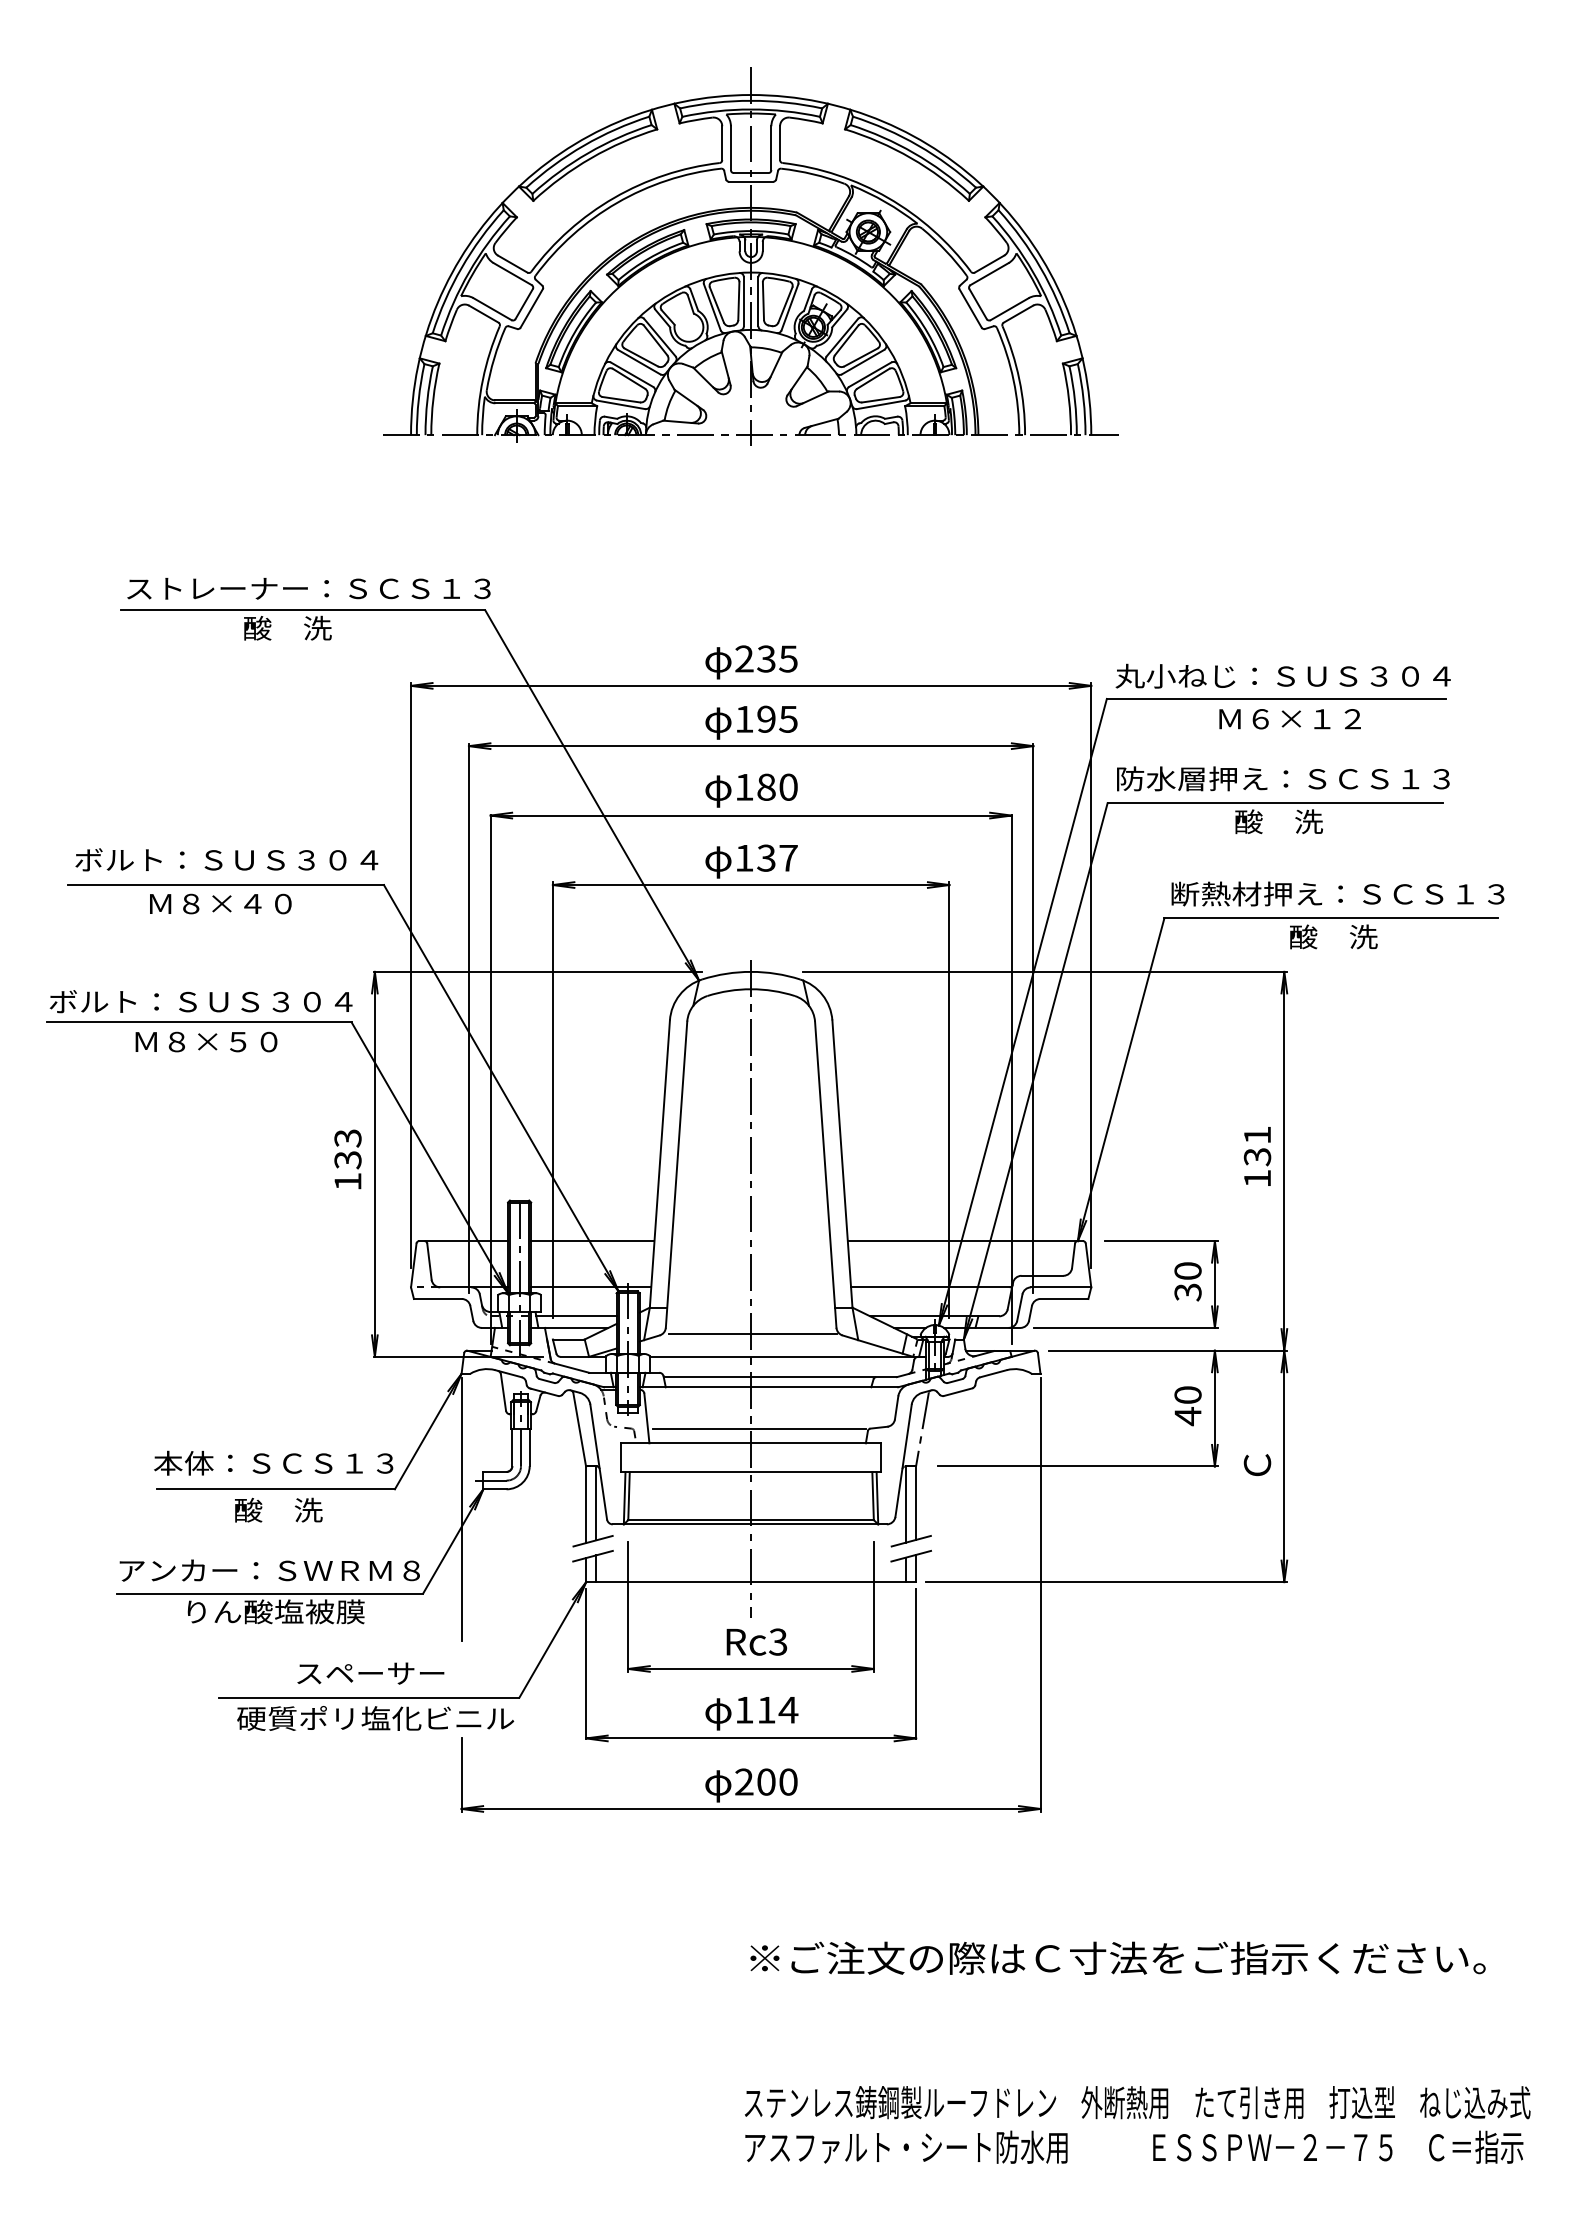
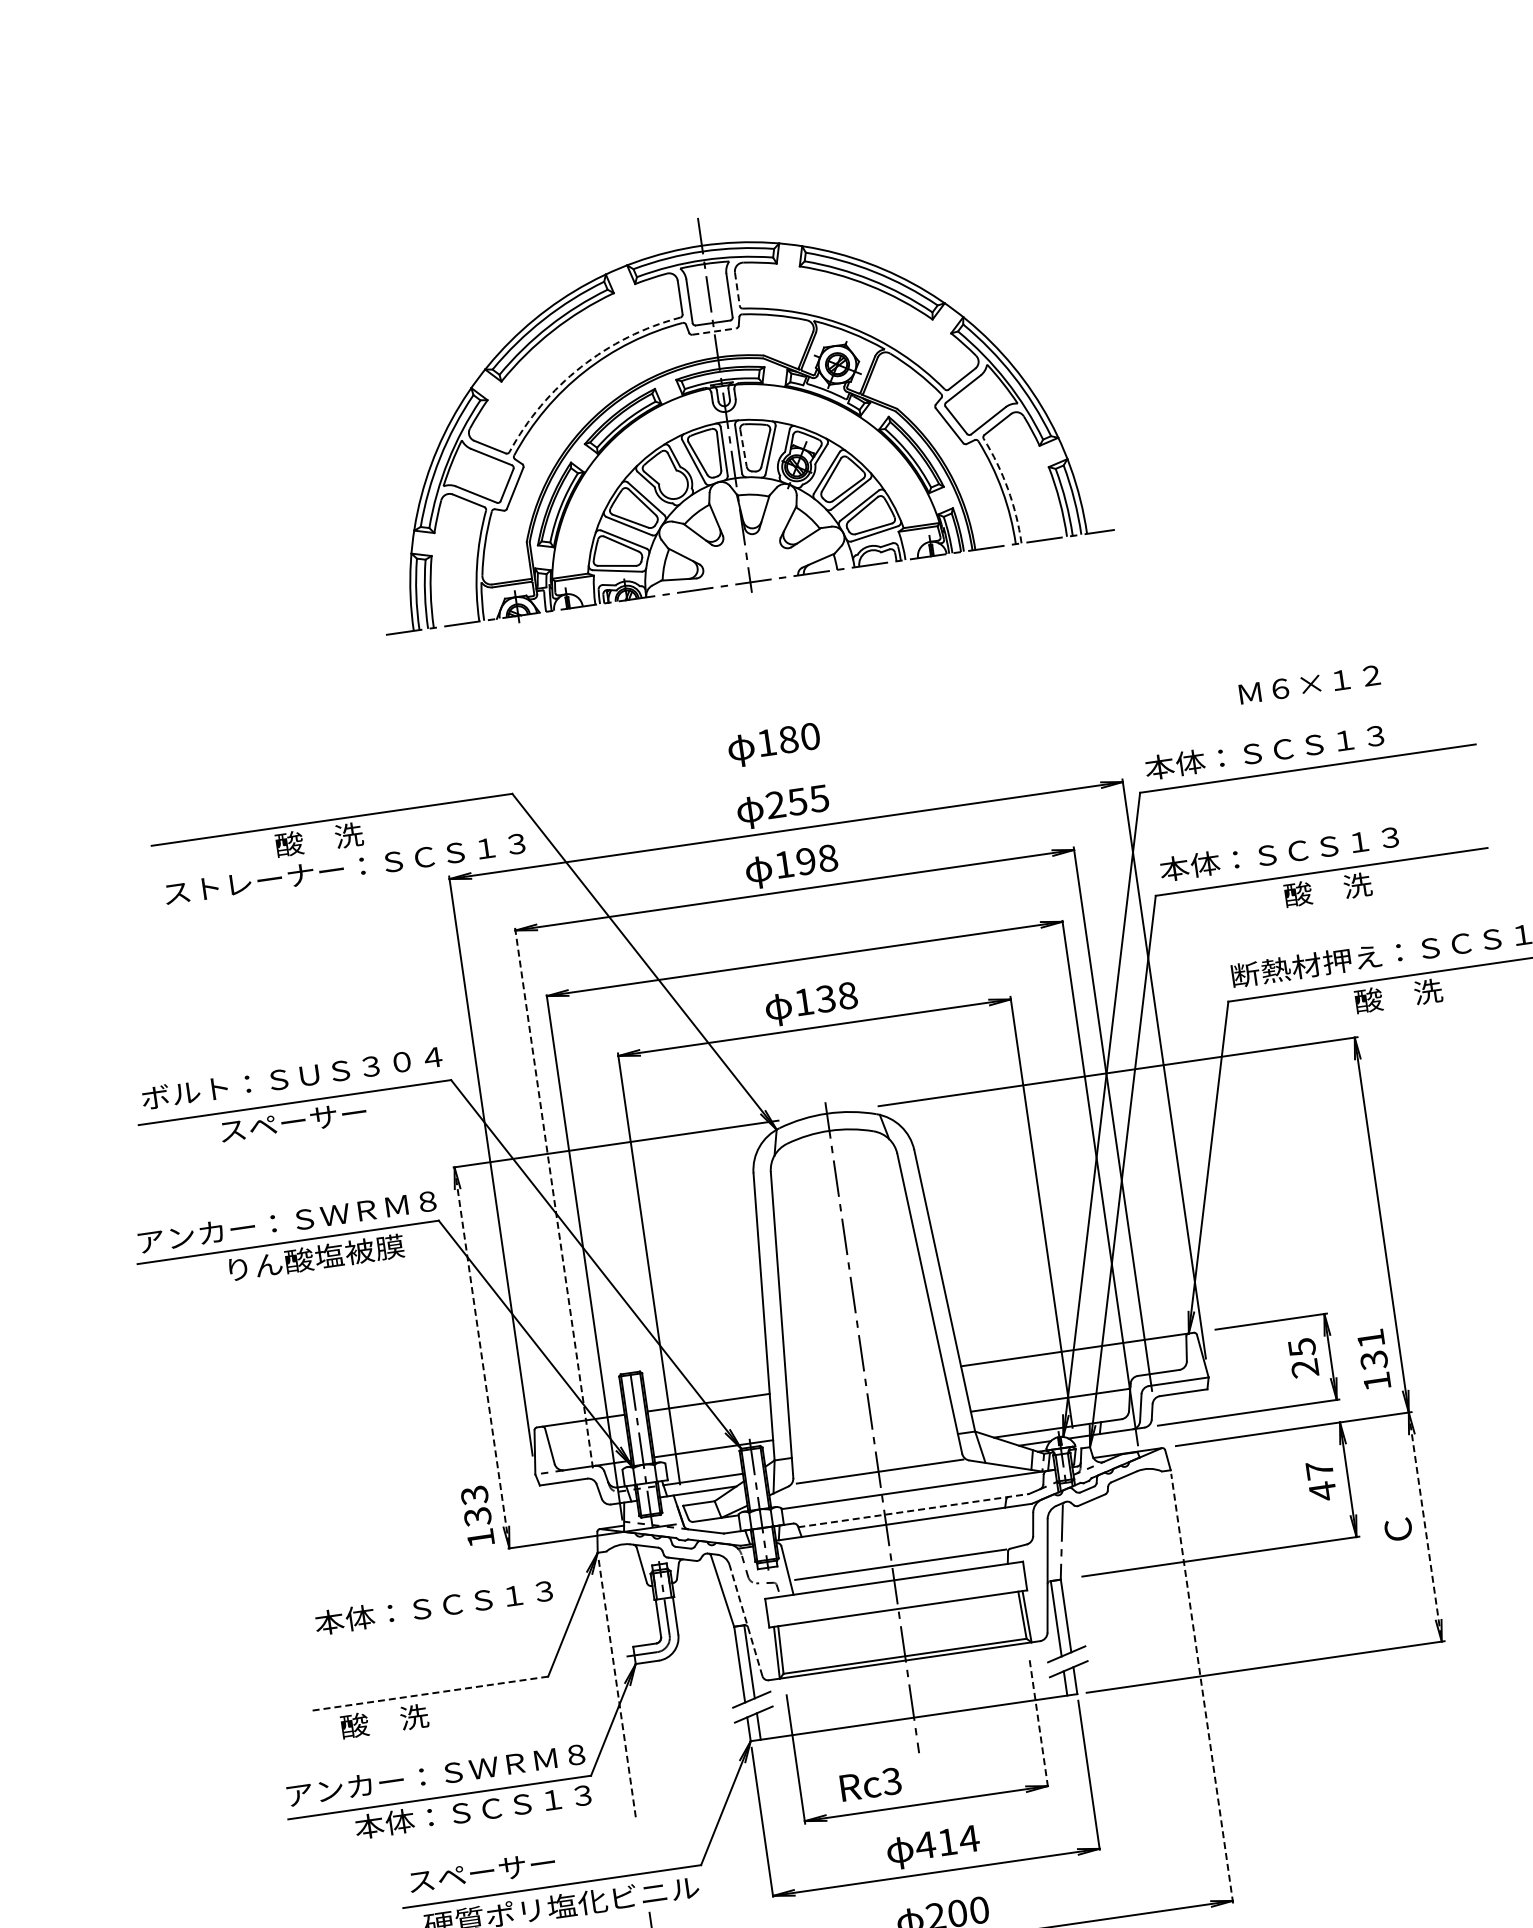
line: (780, 143) -> (737, 289), solid -> dashed
line: (751, 181) -> (714, 331), solid -> dashed
arc: (614, 197) -> (581, 366), solid -> dashed
line: (763, 301) -> (743, 448), solid -> dashed
arc: (1019, 379) -> (1008, 489), solid -> dashed
text: (308, 588) -> (344, 868), moved
text: (766, 658) -> (797, 801), 235 -> 255
text: (1282, 675) -> (1310, 744), 丸小ねじ：ＳＵＳ３０４ -> 本体：ＳＣＳ１３
text: (788, 718) -> (827, 857), 195 -> 198
text: (1289, 719) -> (1309, 685), moved
text: (1282, 778) -> (1325, 846), 防水層押え：ＳＣＳ１３ -> 本体：ＳＣＳ１３
text: (751, 790) -> (774, 745), moved
text: (788, 857) -> (847, 995), 137 -> 138
text: (221, 904) -> (293, 1122), Ｍ８×４０ -> スペーサー
text: (200, 1001) -> (286, 1221), ボルト：ＳＵＳ３０４ -> アンカー：ＳＷＲＭ８
line: (468, 1018) -> (553, 1200), solid -> dashed
text: (224, 1041) -> (315, 1257), Ｍ８×５０ -> りん酸塩被膜
text: (1257, 1156) -> (1374, 1359), moved
text: (347, 1159) -> (477, 1516), moved
line: (374, 1164) -> (481, 1358), solid -> dashed
text: (1187, 1281) -> (1303, 1357), 30 -> 25
line: (780, 1377) -> (913, 1510), solid -> dashed
text: (1187, 1394) -> (1319, 1469), 40 -> 47
text: (273, 1462) -> (433, 1606), moved
line: (598, 1462) -> (745, 1621), solid -> dashed
line: (1284, 1466) -> (1425, 1527), solid -> dashed
line: (275, 1489) -> (430, 1693), solid -> dashed
text: (278, 1509) -> (384, 1720), moved
line: (461, 1509) -> (616, 1687), solid -> dashed
line: (1040, 1594) -> (1202, 1688), solid -> dashed
line: (873, 1606) -> (1038, 1724), solid -> dashed
text: (301, 1611) -> (473, 1810), りん酸塩被膜 -> 本体：ＳＣＳ１３
text: (756, 1641) -> (870, 1783), moved
text: (370, 1673) -> (482, 1872), moved
text: (744, 1710) -> (925, 1845), 114 -> 414

